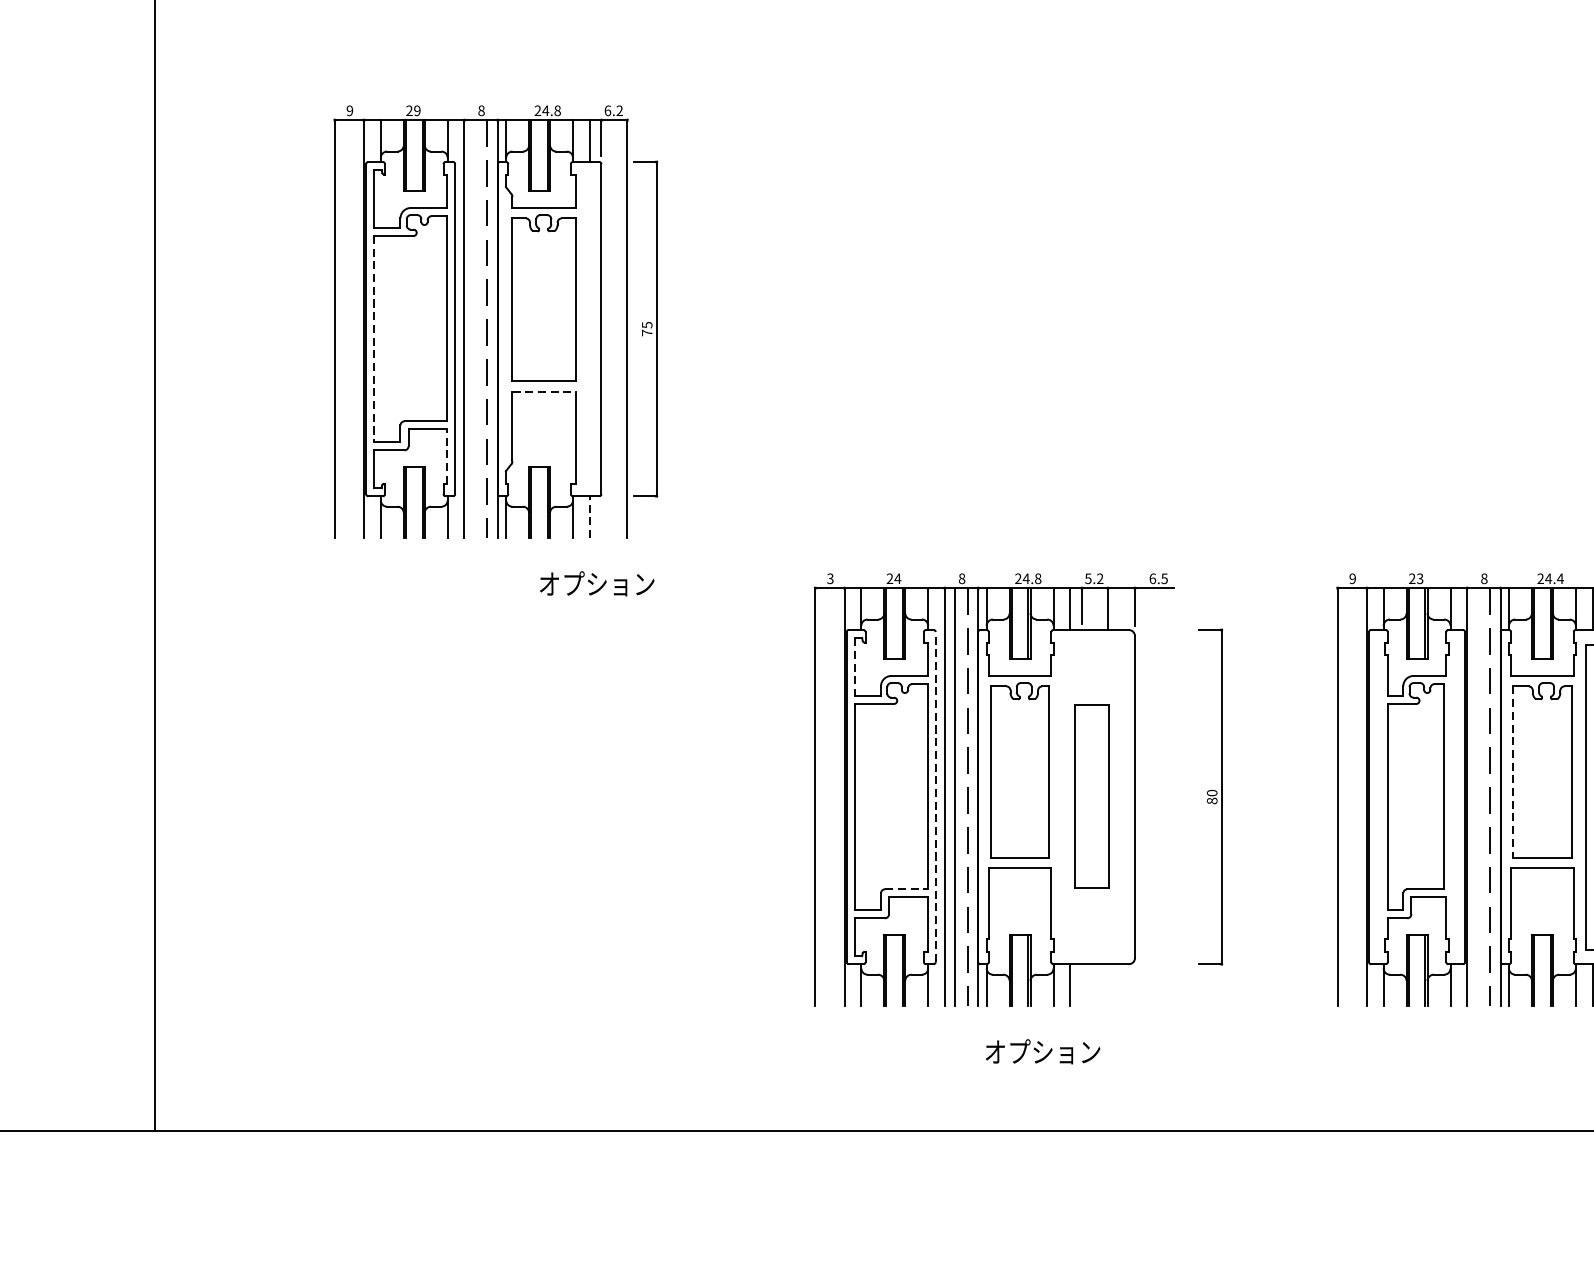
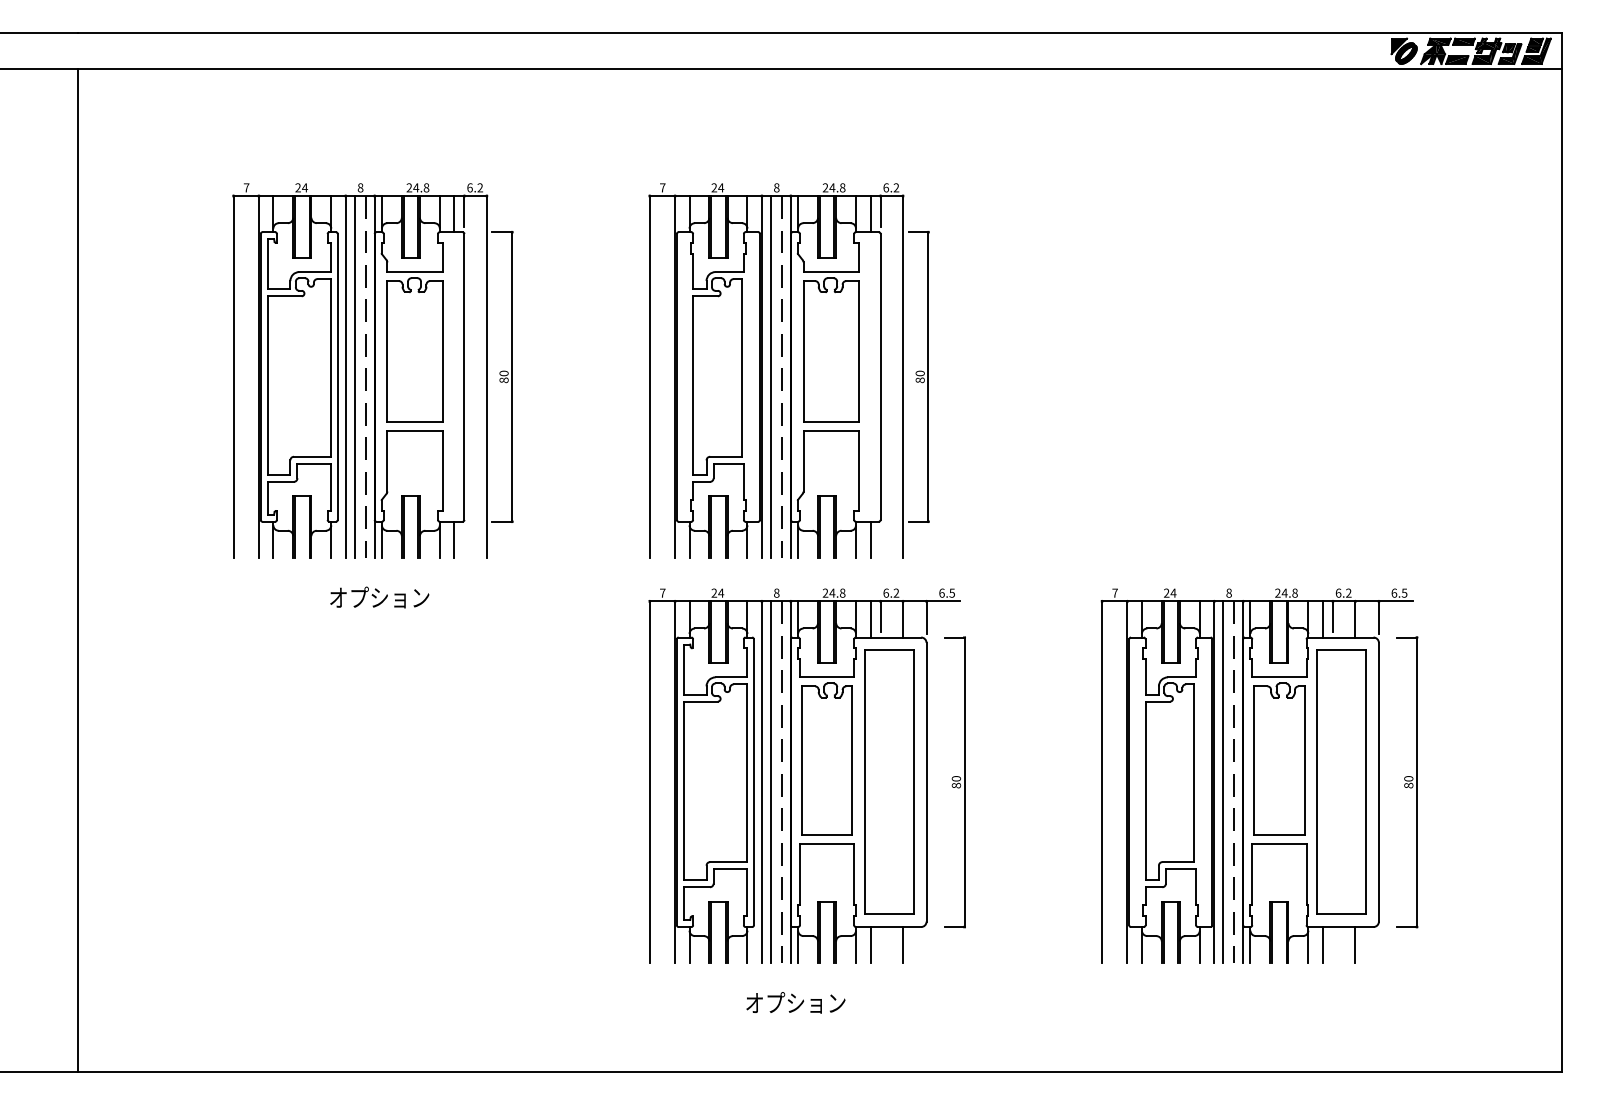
text: (349, 110) -> (246, 187), 9 -> 7
text: (417, 110) -> (305, 187), 29 -> 24
part: (975, 321) -> (788, 370), added
line: (474, 328) -> (354, 376), added
text: (646, 328) -> (503, 376), 75 -> 80
line: (374, 340) -> (267, 386), dashed -> solid
line: (544, 392) -> (415, 431), dashed -> solid
line: (446, 456) -> (330, 487), dashed -> solid
line: (589, 516) -> (454, 539), dashed -> solid
text: (830, 577) -> (662, 592), 3 -> 7
text: (1087, 577) -> (885, 592), 5.2 -> 6.2
text: (1351, 577) -> (1114, 592), 9 -> 7
text: (1420, 577) -> (1173, 592), 23 -> 24
text: (1560, 577) -> (1295, 592), 24.4 -> 24.8
text: (596, 583) -> (379, 597), moved
line: (854, 666) -> (683, 669), dashed -> solid
line: (1513, 773) -> (1254, 761), dashed -> solid
part: (1092, 796) -> (889, 781), size x1.67
line: (935, 797) -> (753, 782), dashed -> solid
part: (1209, 797) -> (954, 782), moved
line: (1477, 797) -> (1223, 782), added
line: (907, 889) -> (729, 862), dashed -> solid
line: (1108, 985) -> (903, 945), added
text: (1042, 1051) -> (795, 1002), moved

